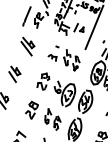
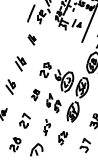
part: (27, 46) -> (31, 39), size x0.6
part: (63, 57) -> (63, 49), removed
part: (31, 109) -> (35, 94), size x0.7

